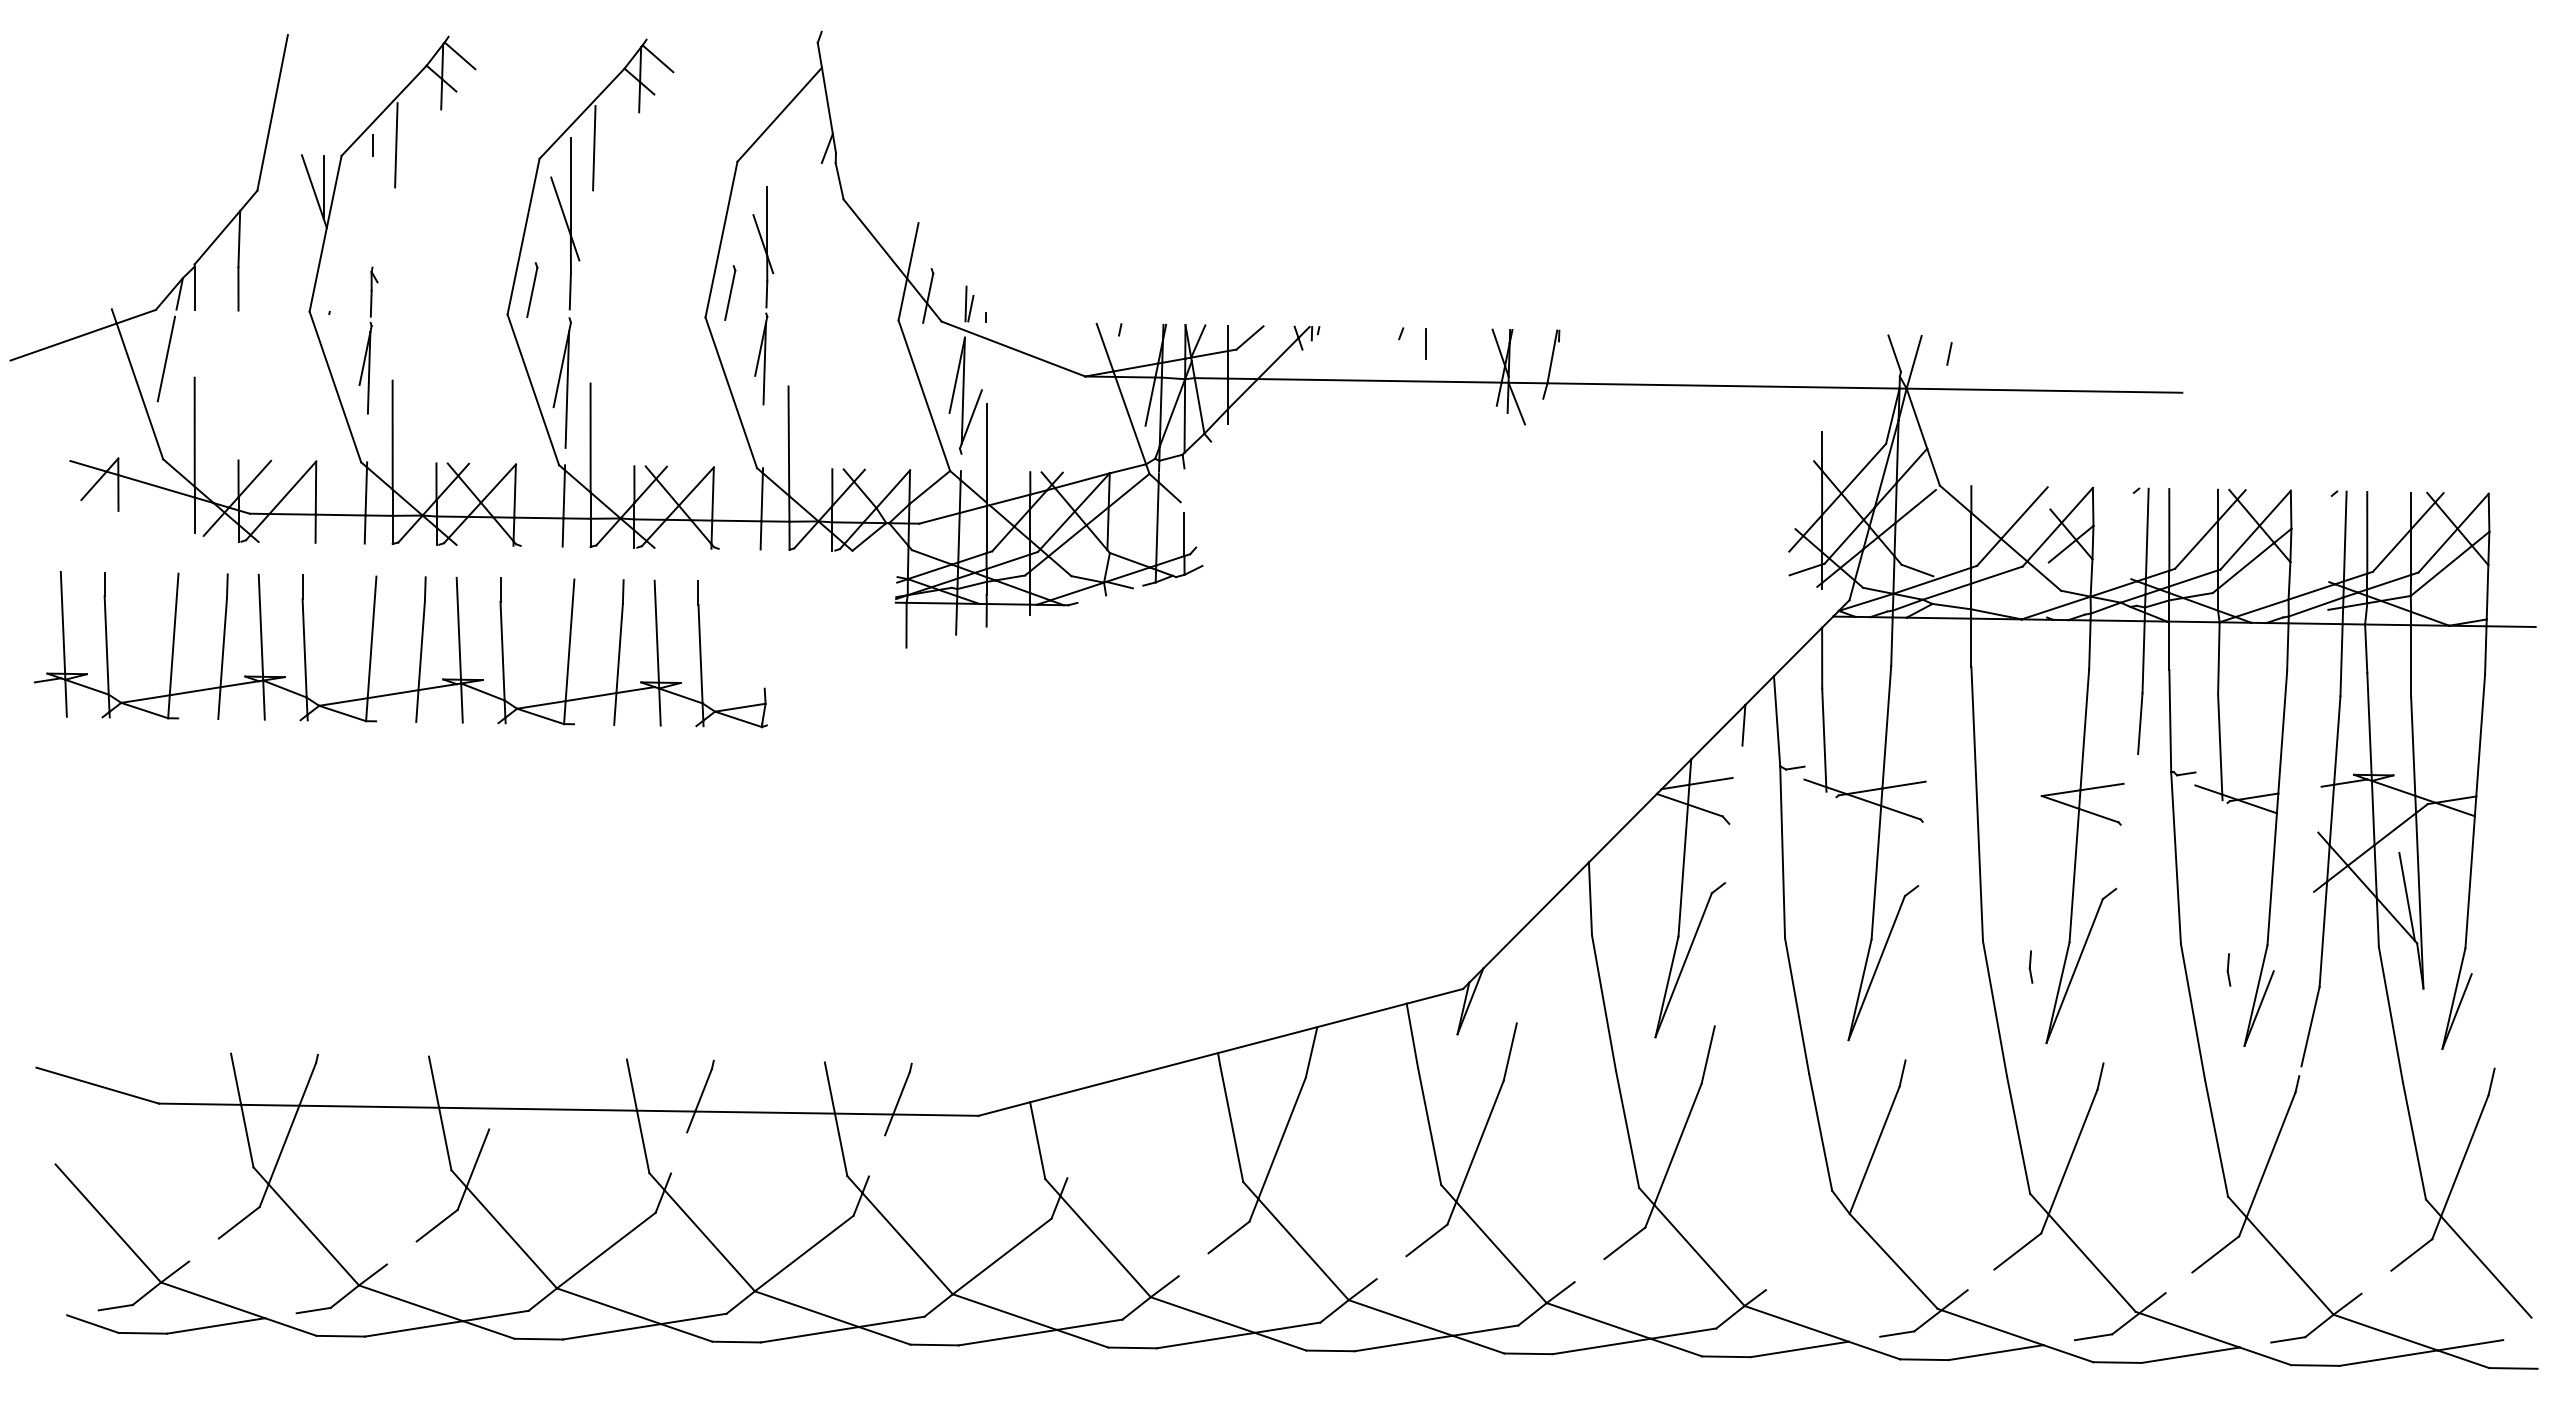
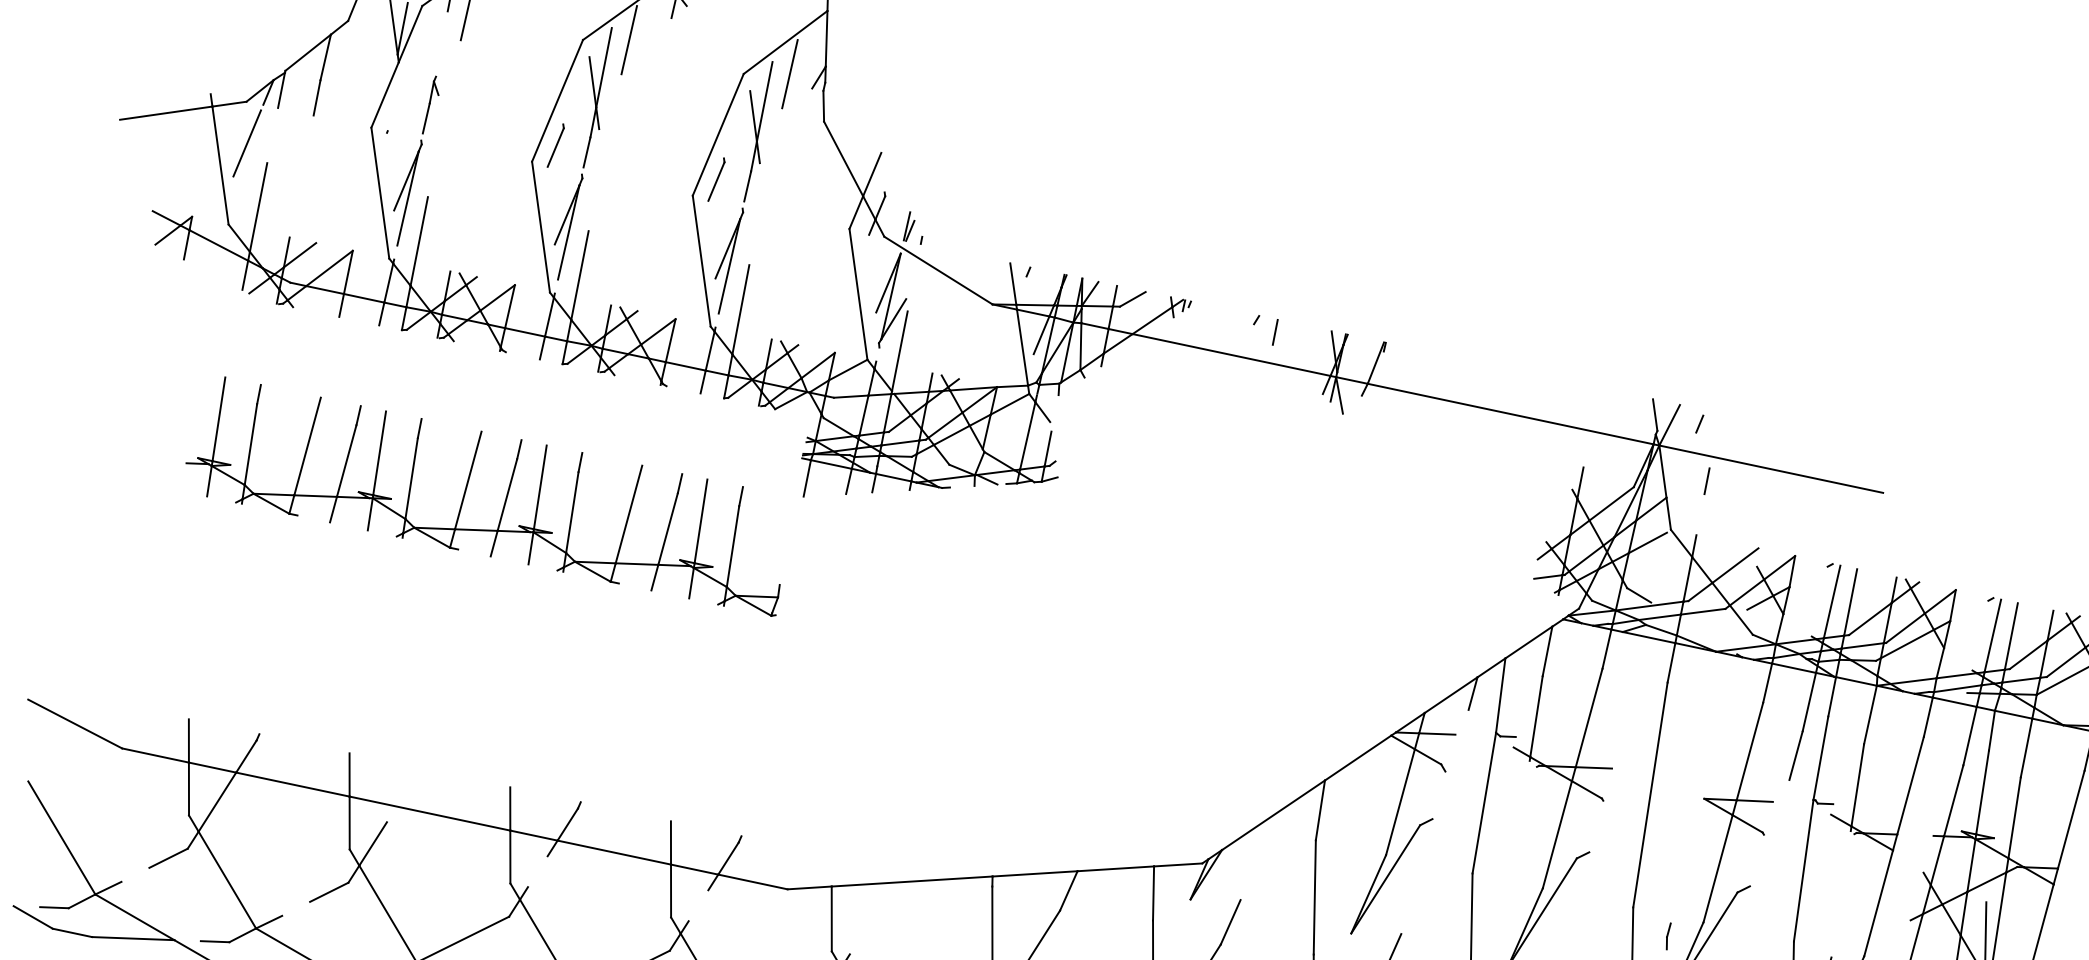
line: (792, 151) -> (790, 74), added
part: (763, 295) -> (743, 187), size x1.43
part: (368, 340) -> (414, 160), size x1.43
line: (1971, 419) -> (1707, 480), added
part: (420, 649) -> (505, 498), moved

